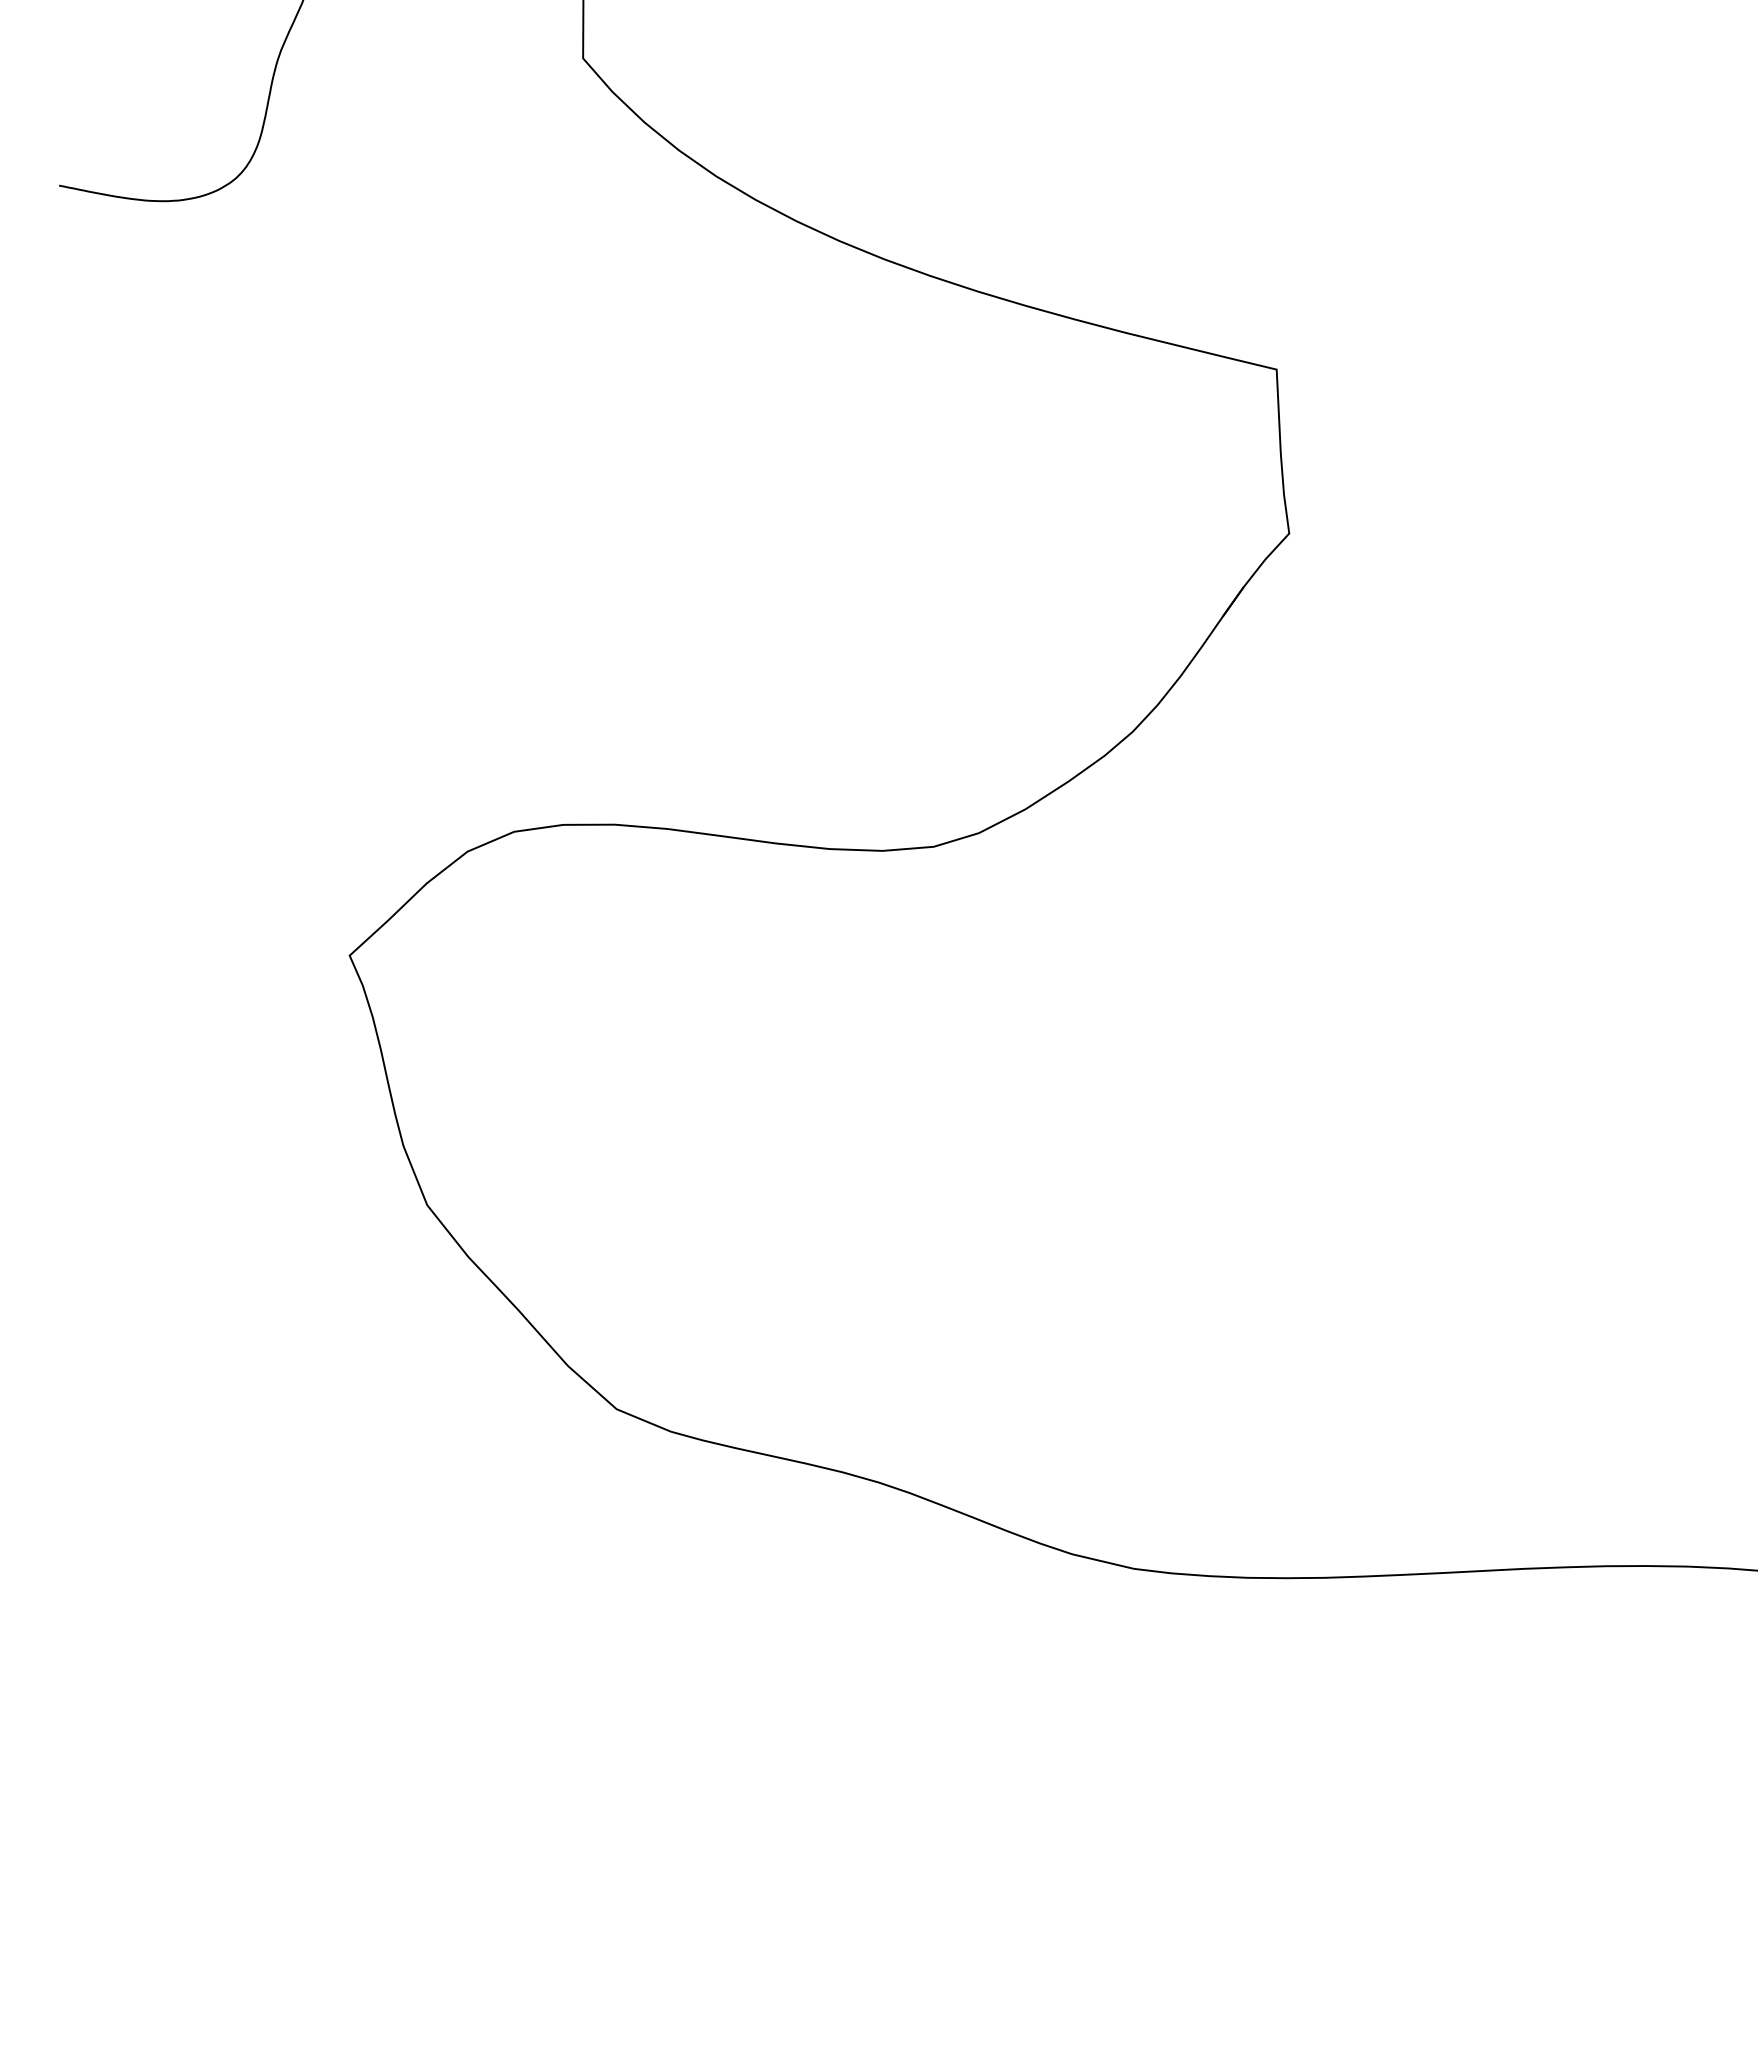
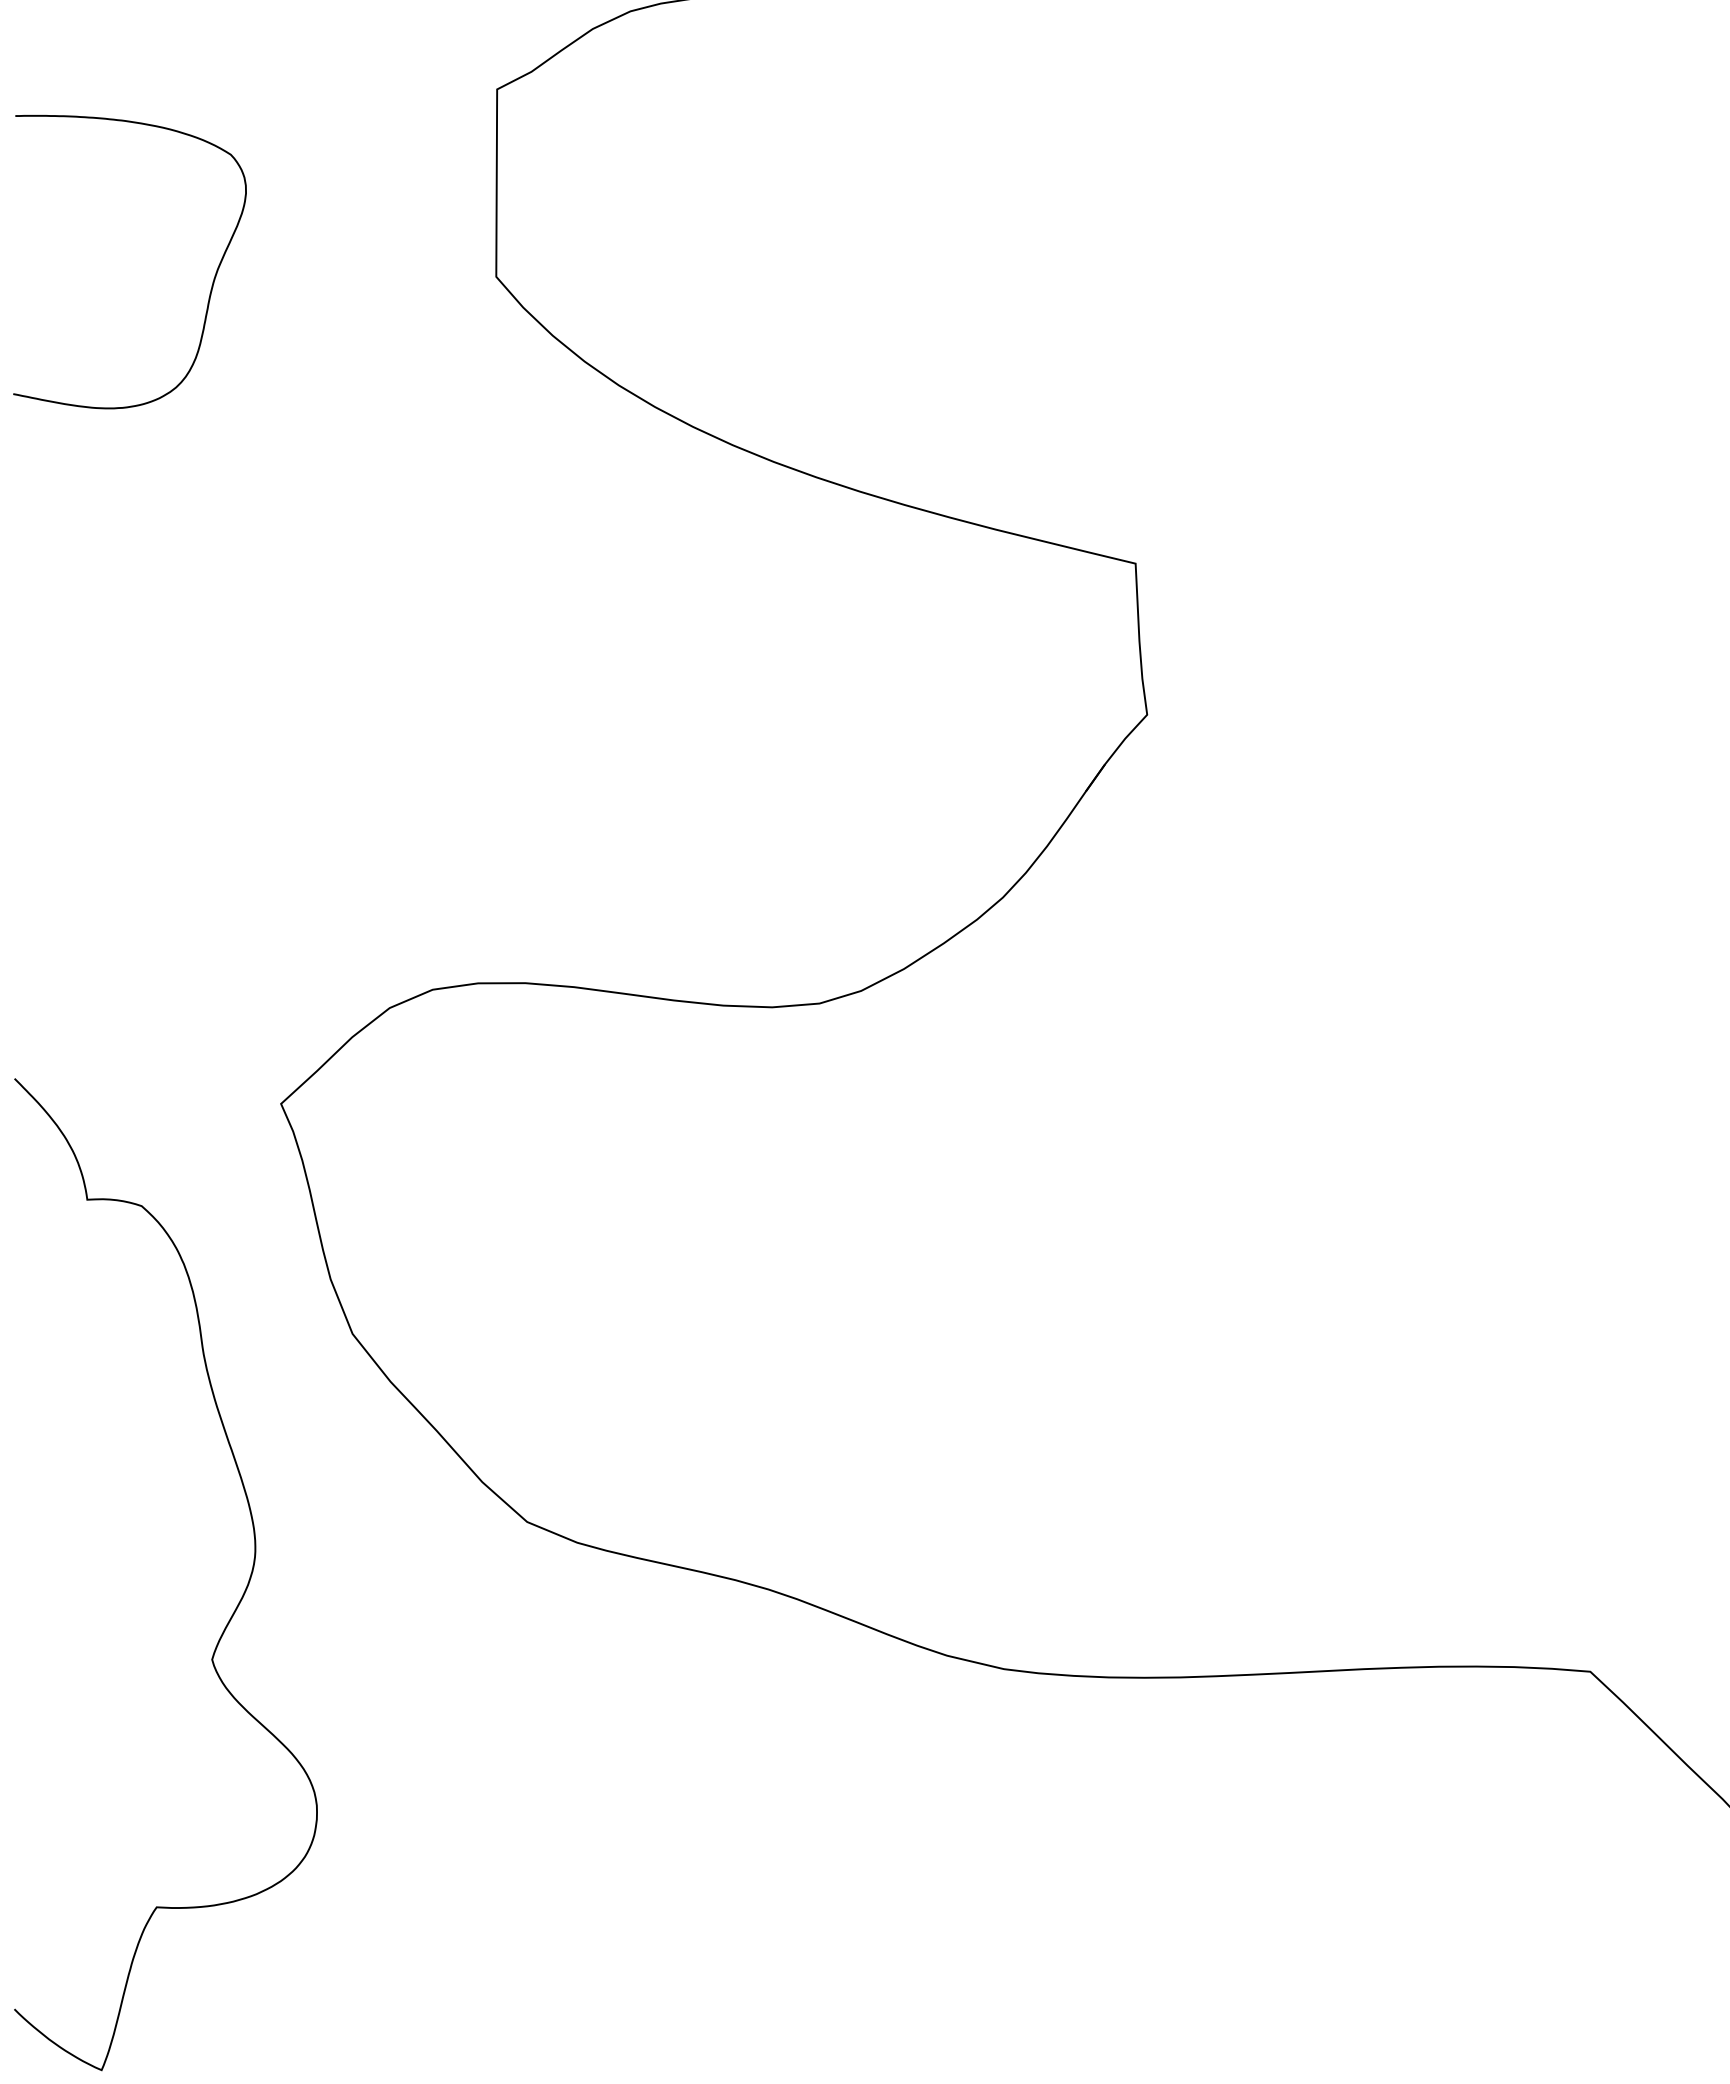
curve: (298, 1506) -> (233, 1611), added

